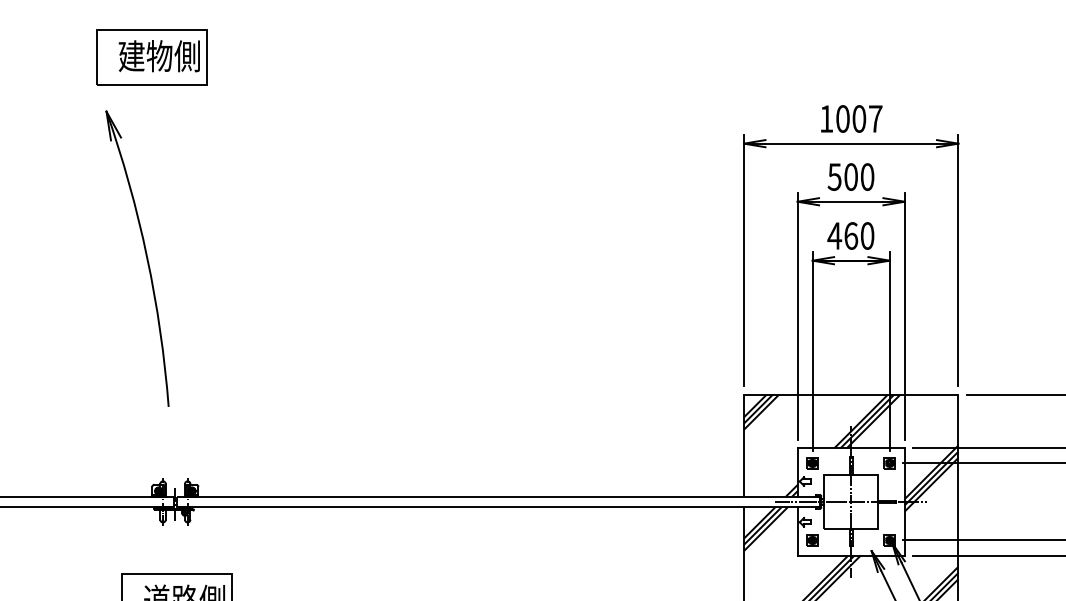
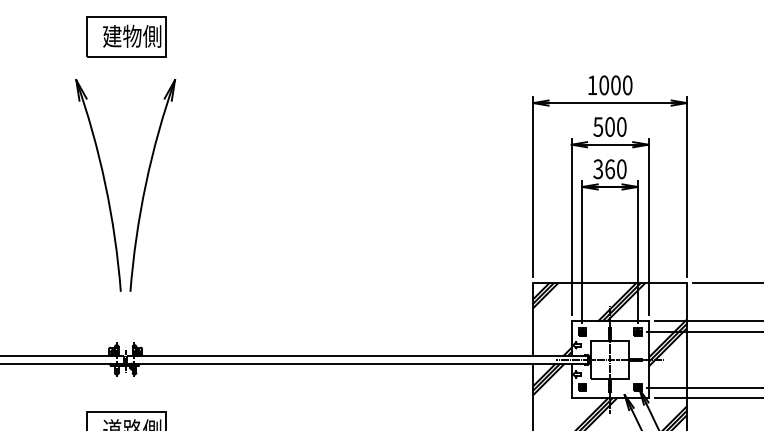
part: (151, 56) -> (126, 36), moved
text: (875, 119) -> (627, 85), 1007 -> 1000
text: (835, 236) -> (598, 169), 460 -> 360
part: (212, 258) -> (152, 185), added

